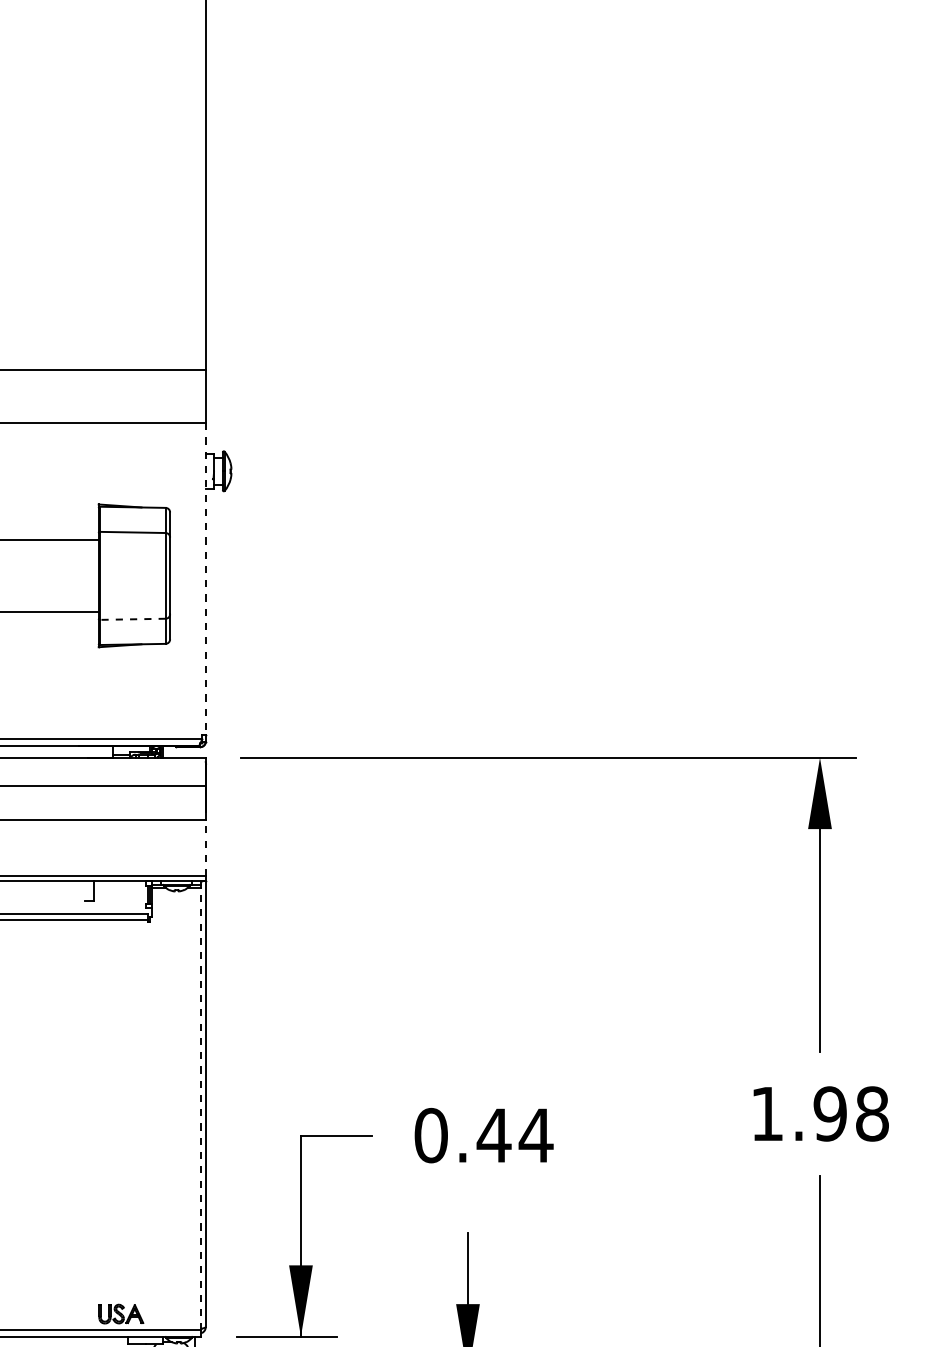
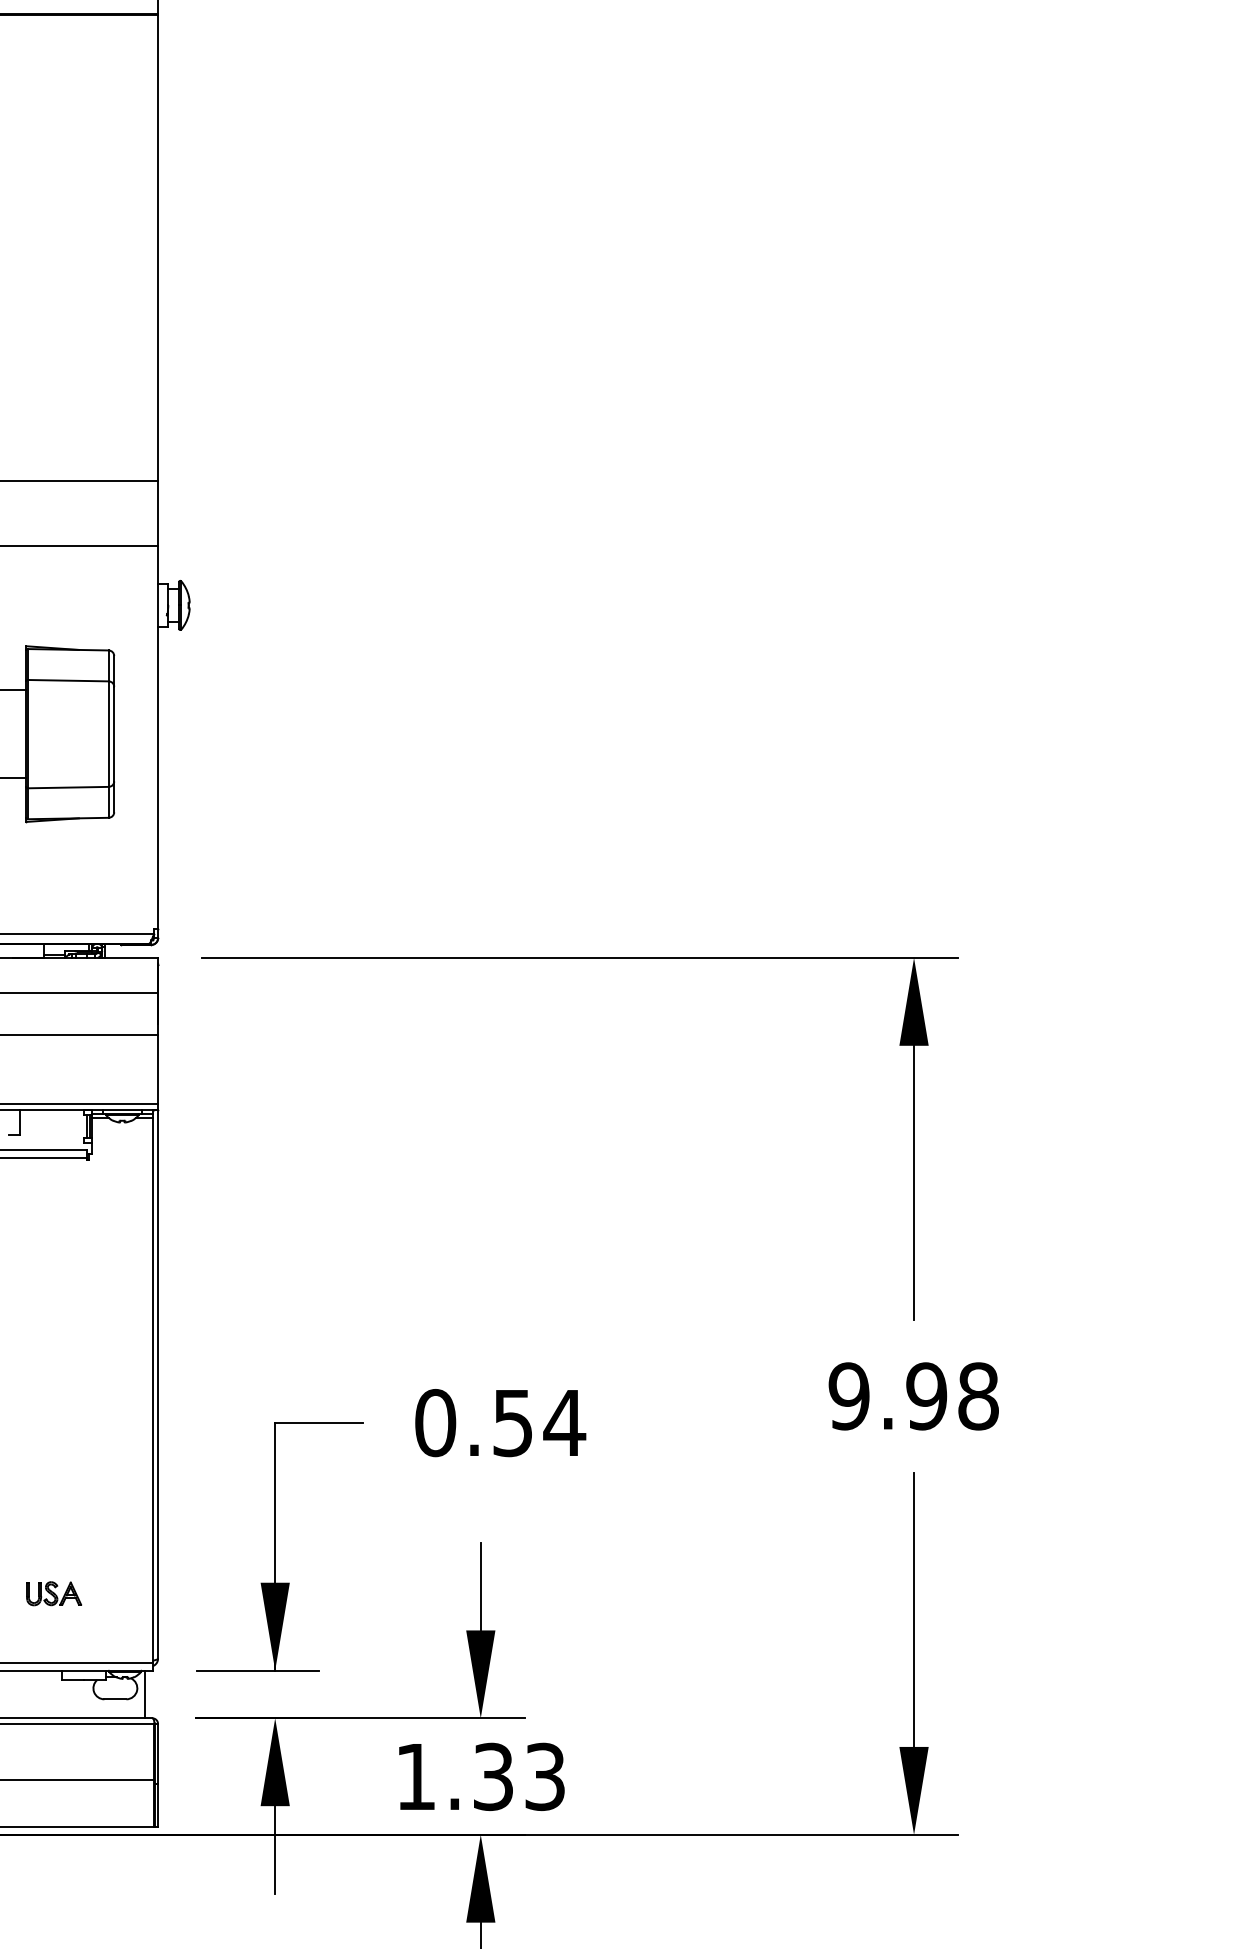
line: (206, 578) -> (158, 737), dashed -> solid
line: (132, 619) -> (68, 787), dashed -> solid
line: (206, 847) -> (158, 1068), dashed -> solid
line: (201, 1109) -> (152, 1390), dashed -> solid
text: (766, 1114) -> (848, 1396), 1.98 -> 9.98
text: (493, 1135) -> (512, 1423), 0.44 -> 0.54
part: (120, 1313) -> (53, 1593), moved

